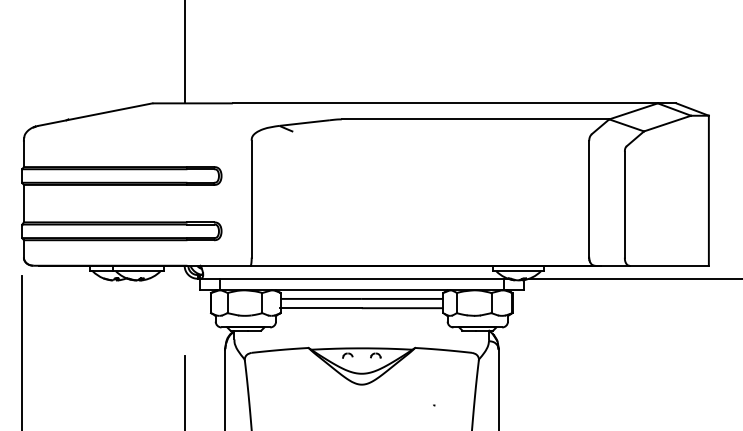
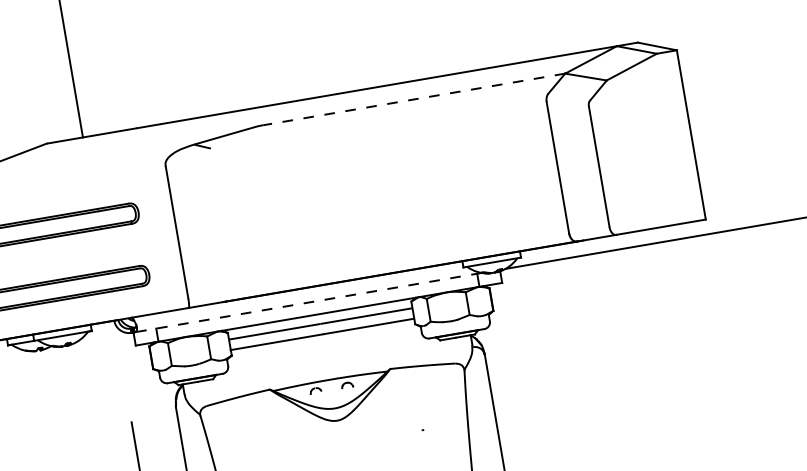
line: (475, 119) -> (414, 99), solid -> dashed
line: (354, 278) -> (308, 302), solid -> dashed

